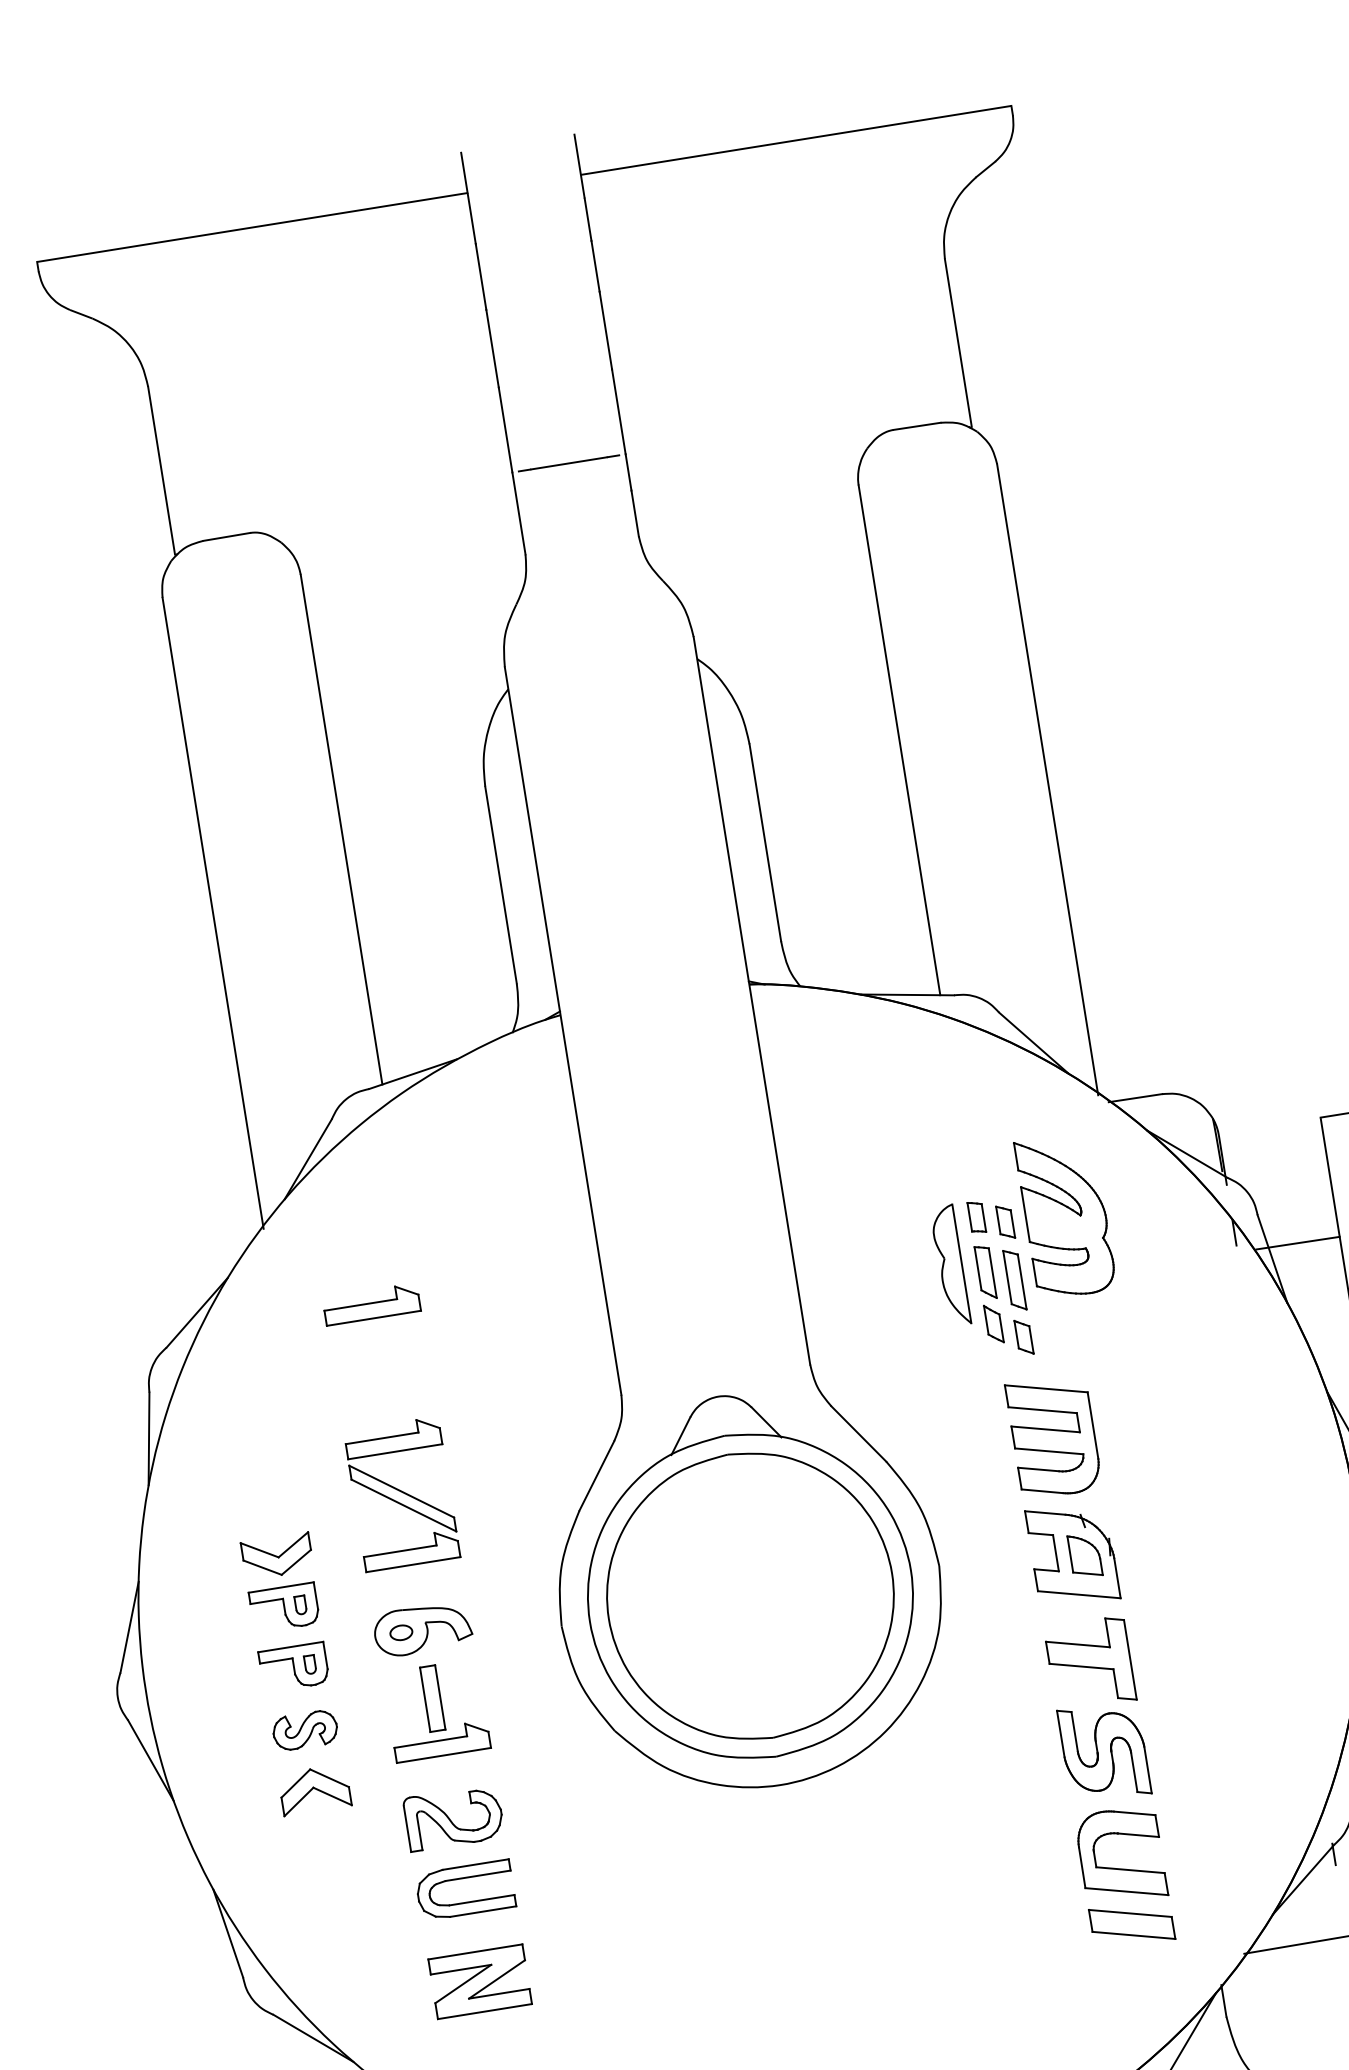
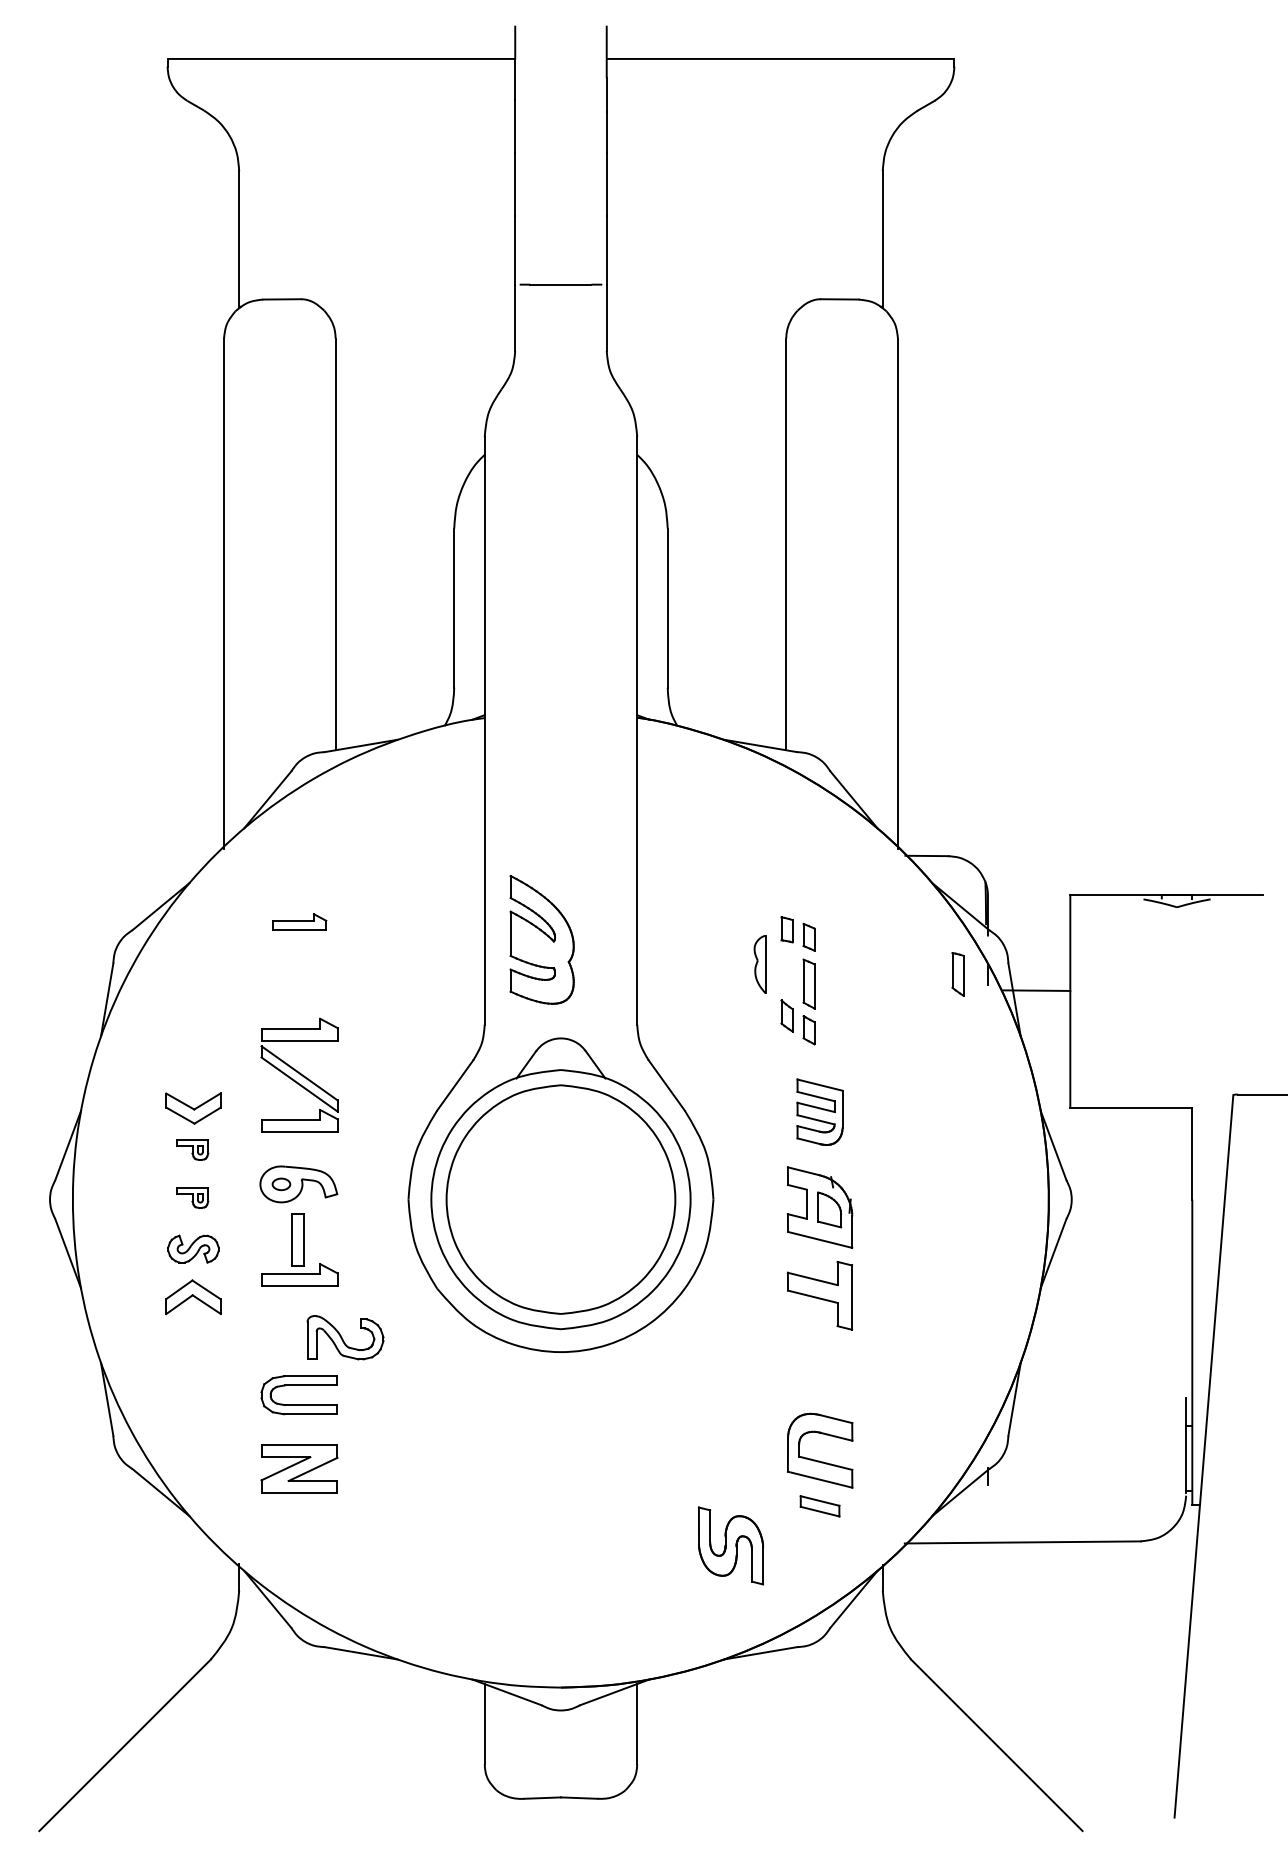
part: (1064, 1215) -> (541, 939), moved
part: (949, 1265) -> (759, 964), size x0.6
part: (985, 1272) -> (957, 974), moved
part: (371, 1303) -> (299, 921), size x0.7
part: (1053, 1435) -> (819, 1111), size x0.7
part: (284, 1608) -> (192, 1150), size x0.6
part: (294, 1667) -> (192, 1198), size x0.6
part: (1104, 1751) -> (731, 1545), moved
part: (453, 1817) -> (345, 1337), moved
part: (1131, 1924) -> (819, 1506), size x0.6

